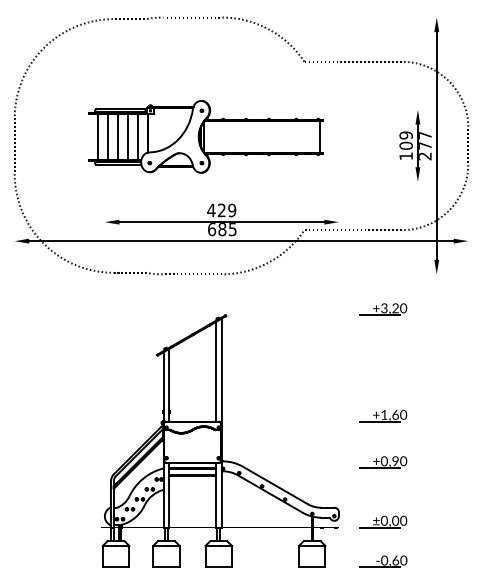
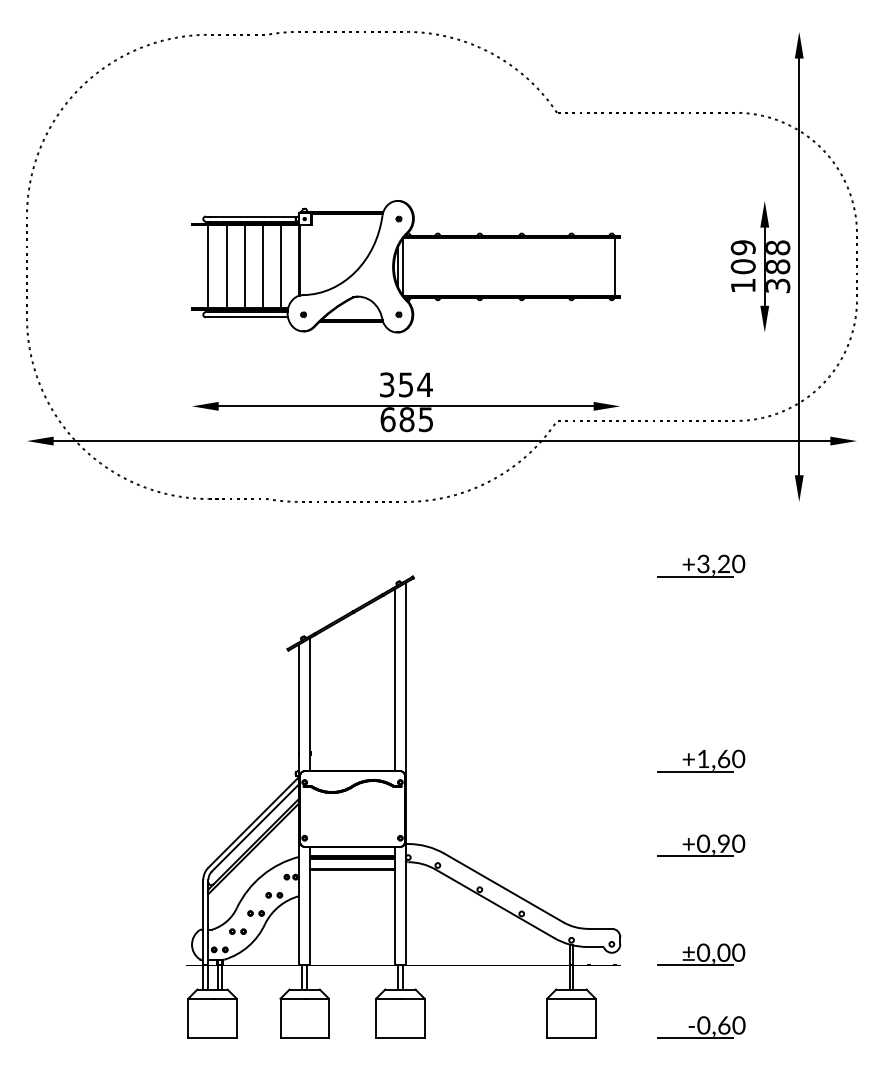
part: (205, 136) -> (405, 266), moved
text: (425, 145) -> (778, 266), 277 -> 388
text: (221, 210) -> (405, 384), 429 -> 354

